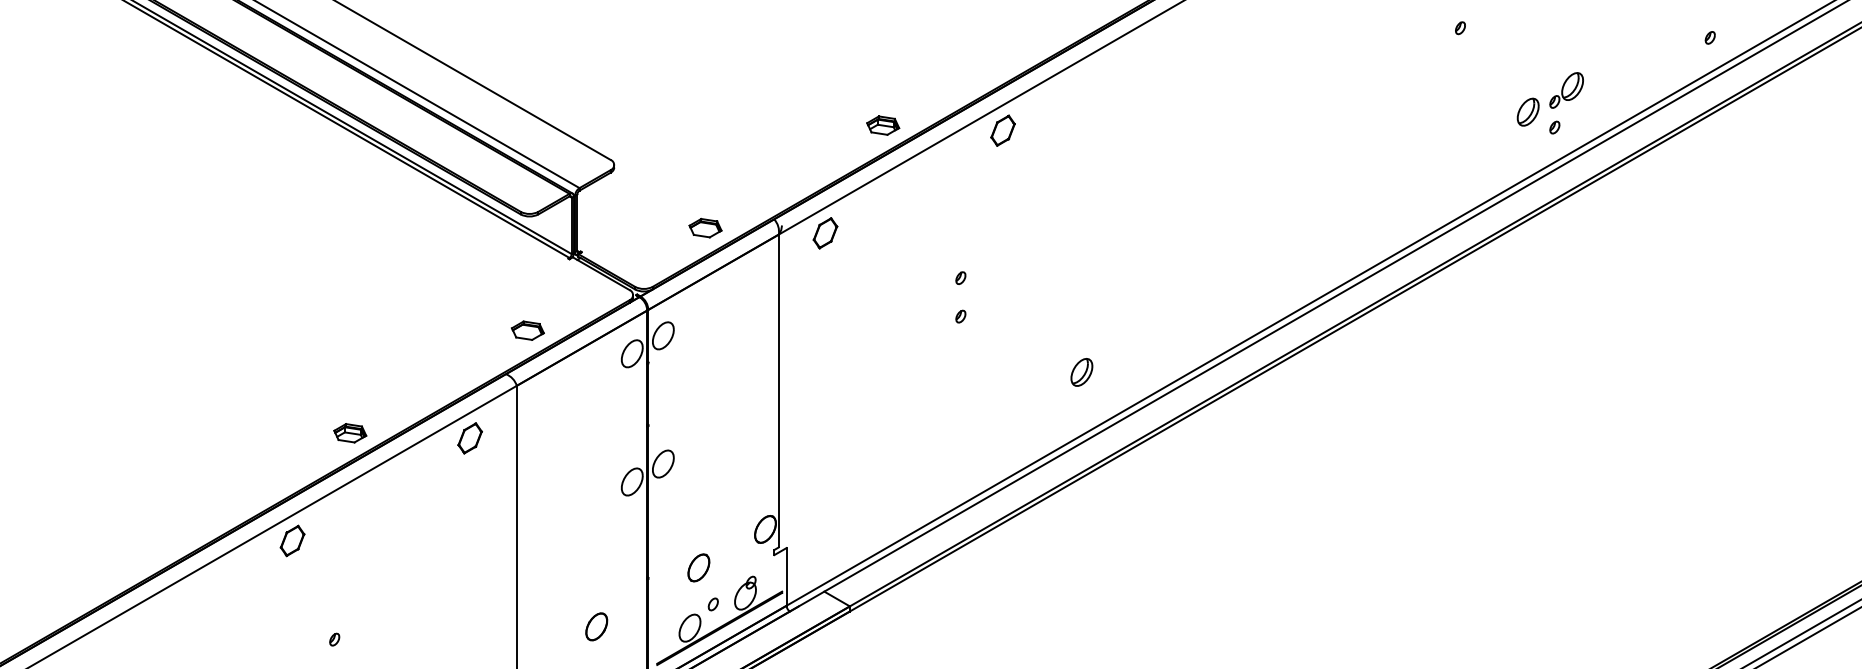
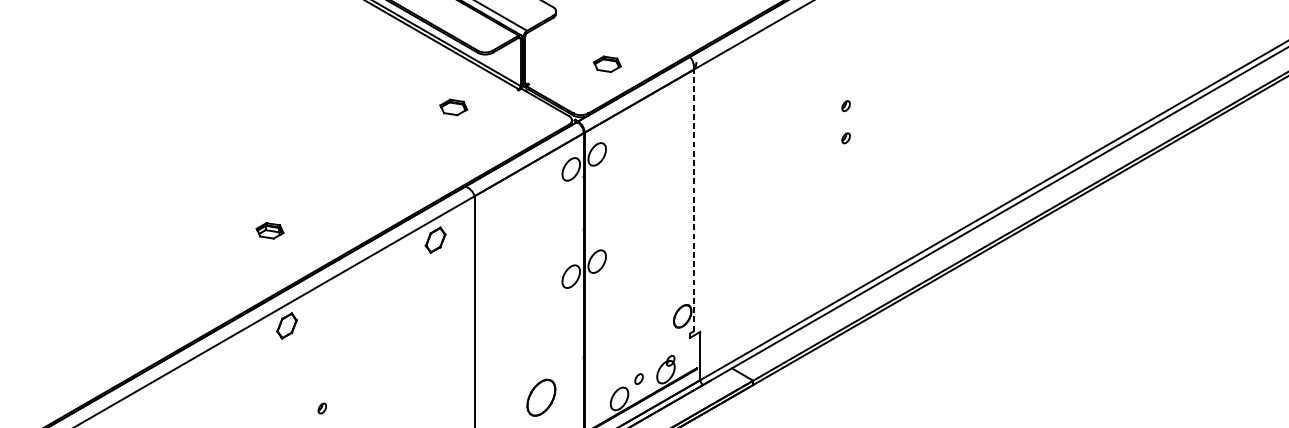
part: (705, 227) -> (607, 63), moved
part: (825, 233) -> (732, 68), removed
part: (527, 330) -> (453, 107), moved
part: (1081, 372) -> (947, 185), removed
line: (778, 390) -> (693, 200), solid -> dashed
part: (350, 433) -> (270, 231), moved
part: (698, 567) -> (626, 348), removed
part: (596, 626) -> (541, 397), size x1.6

